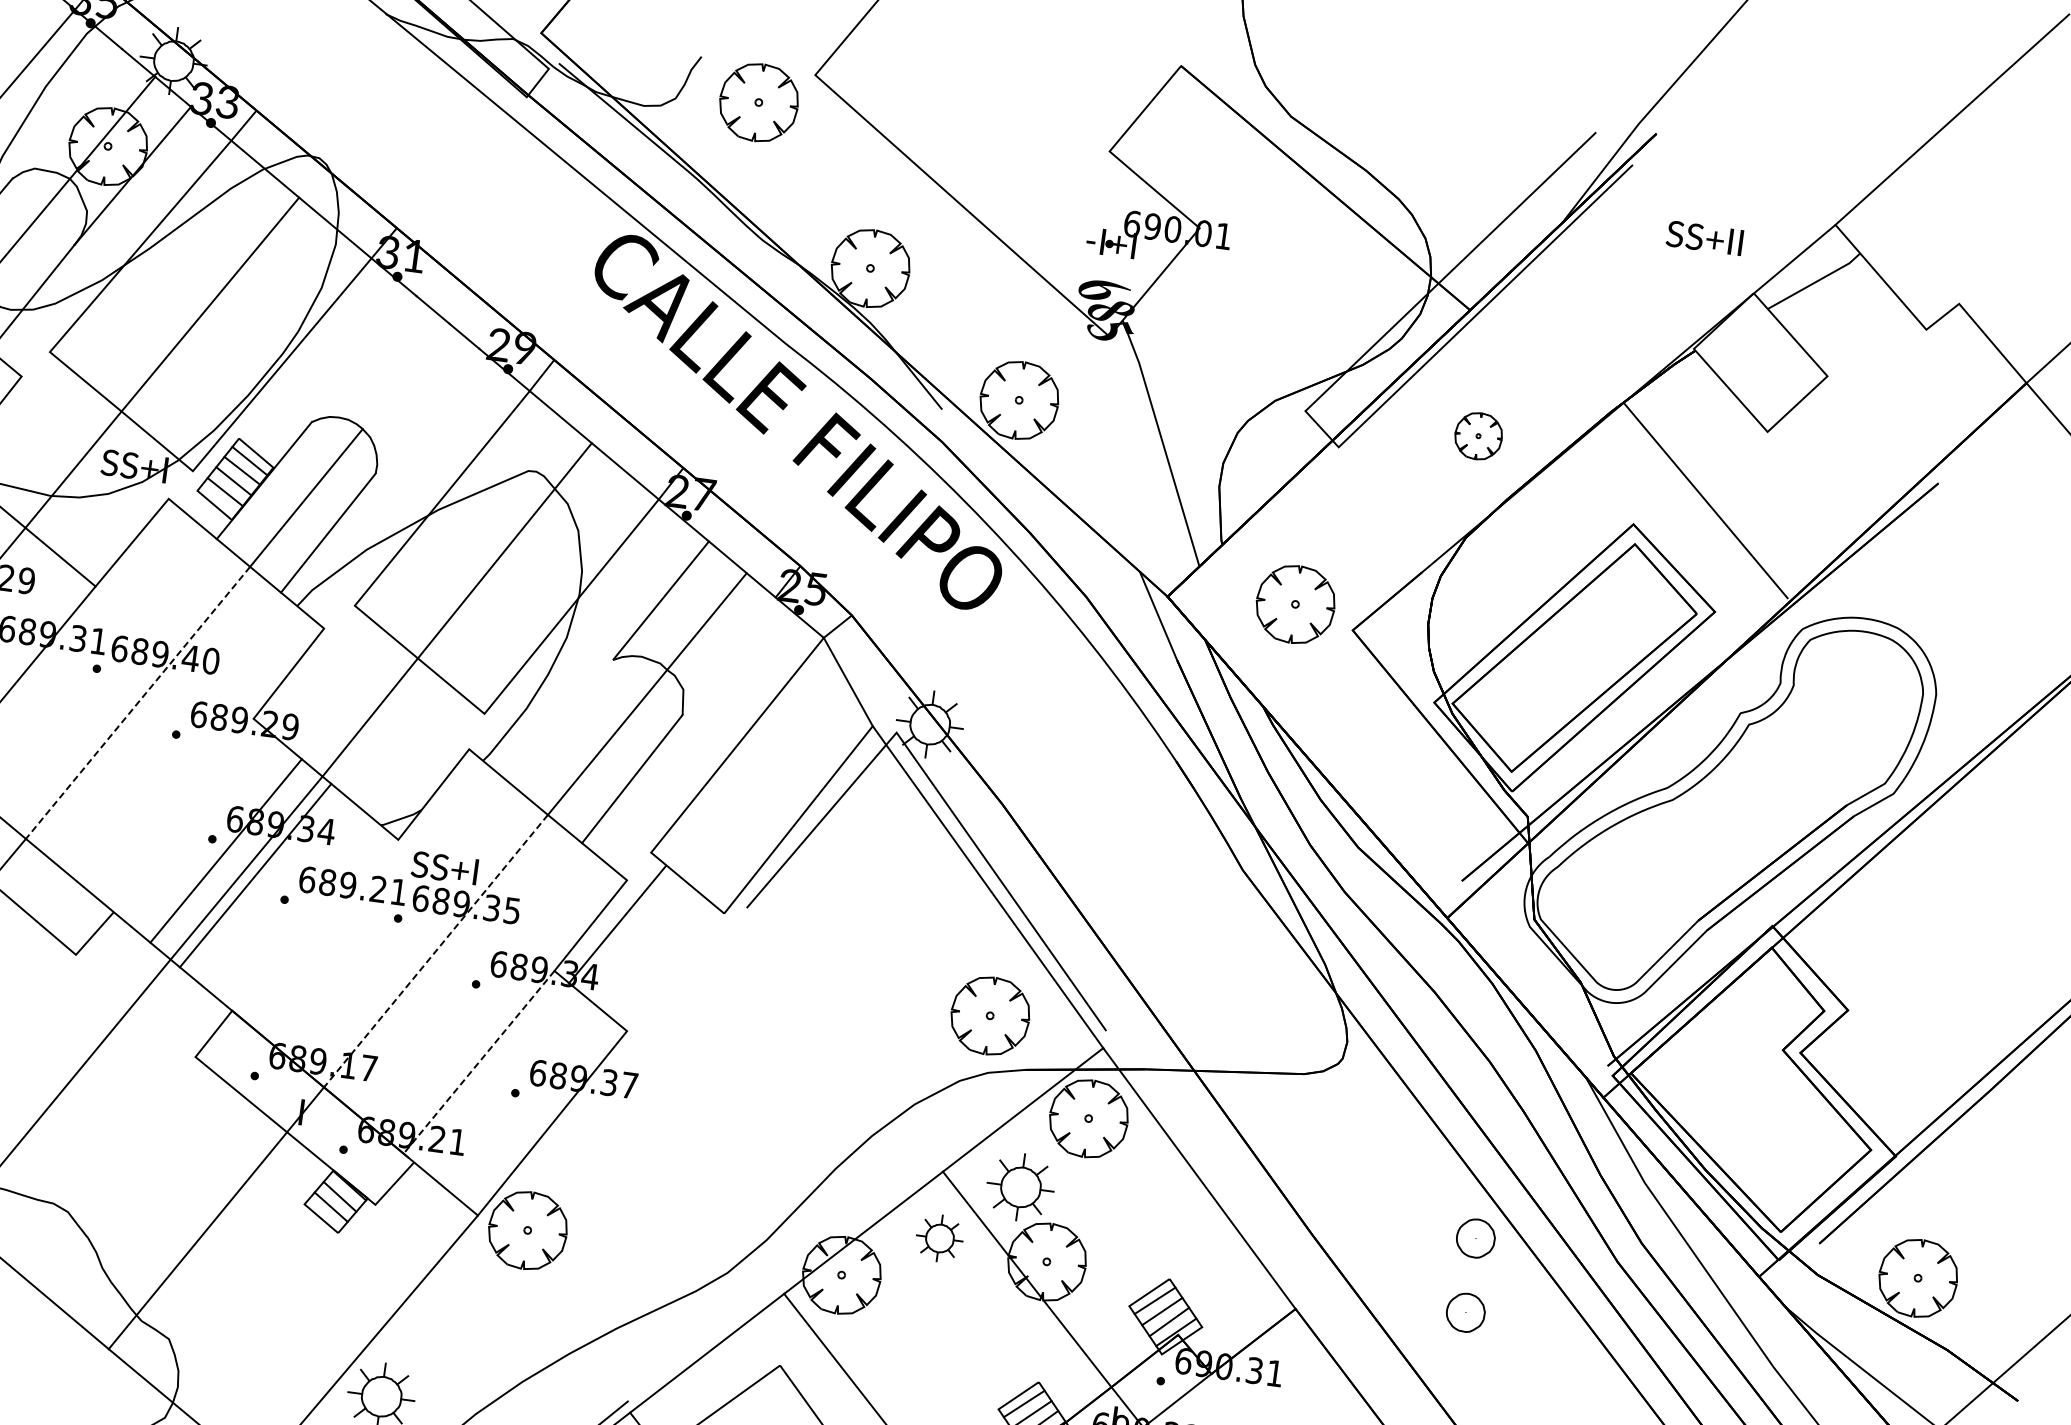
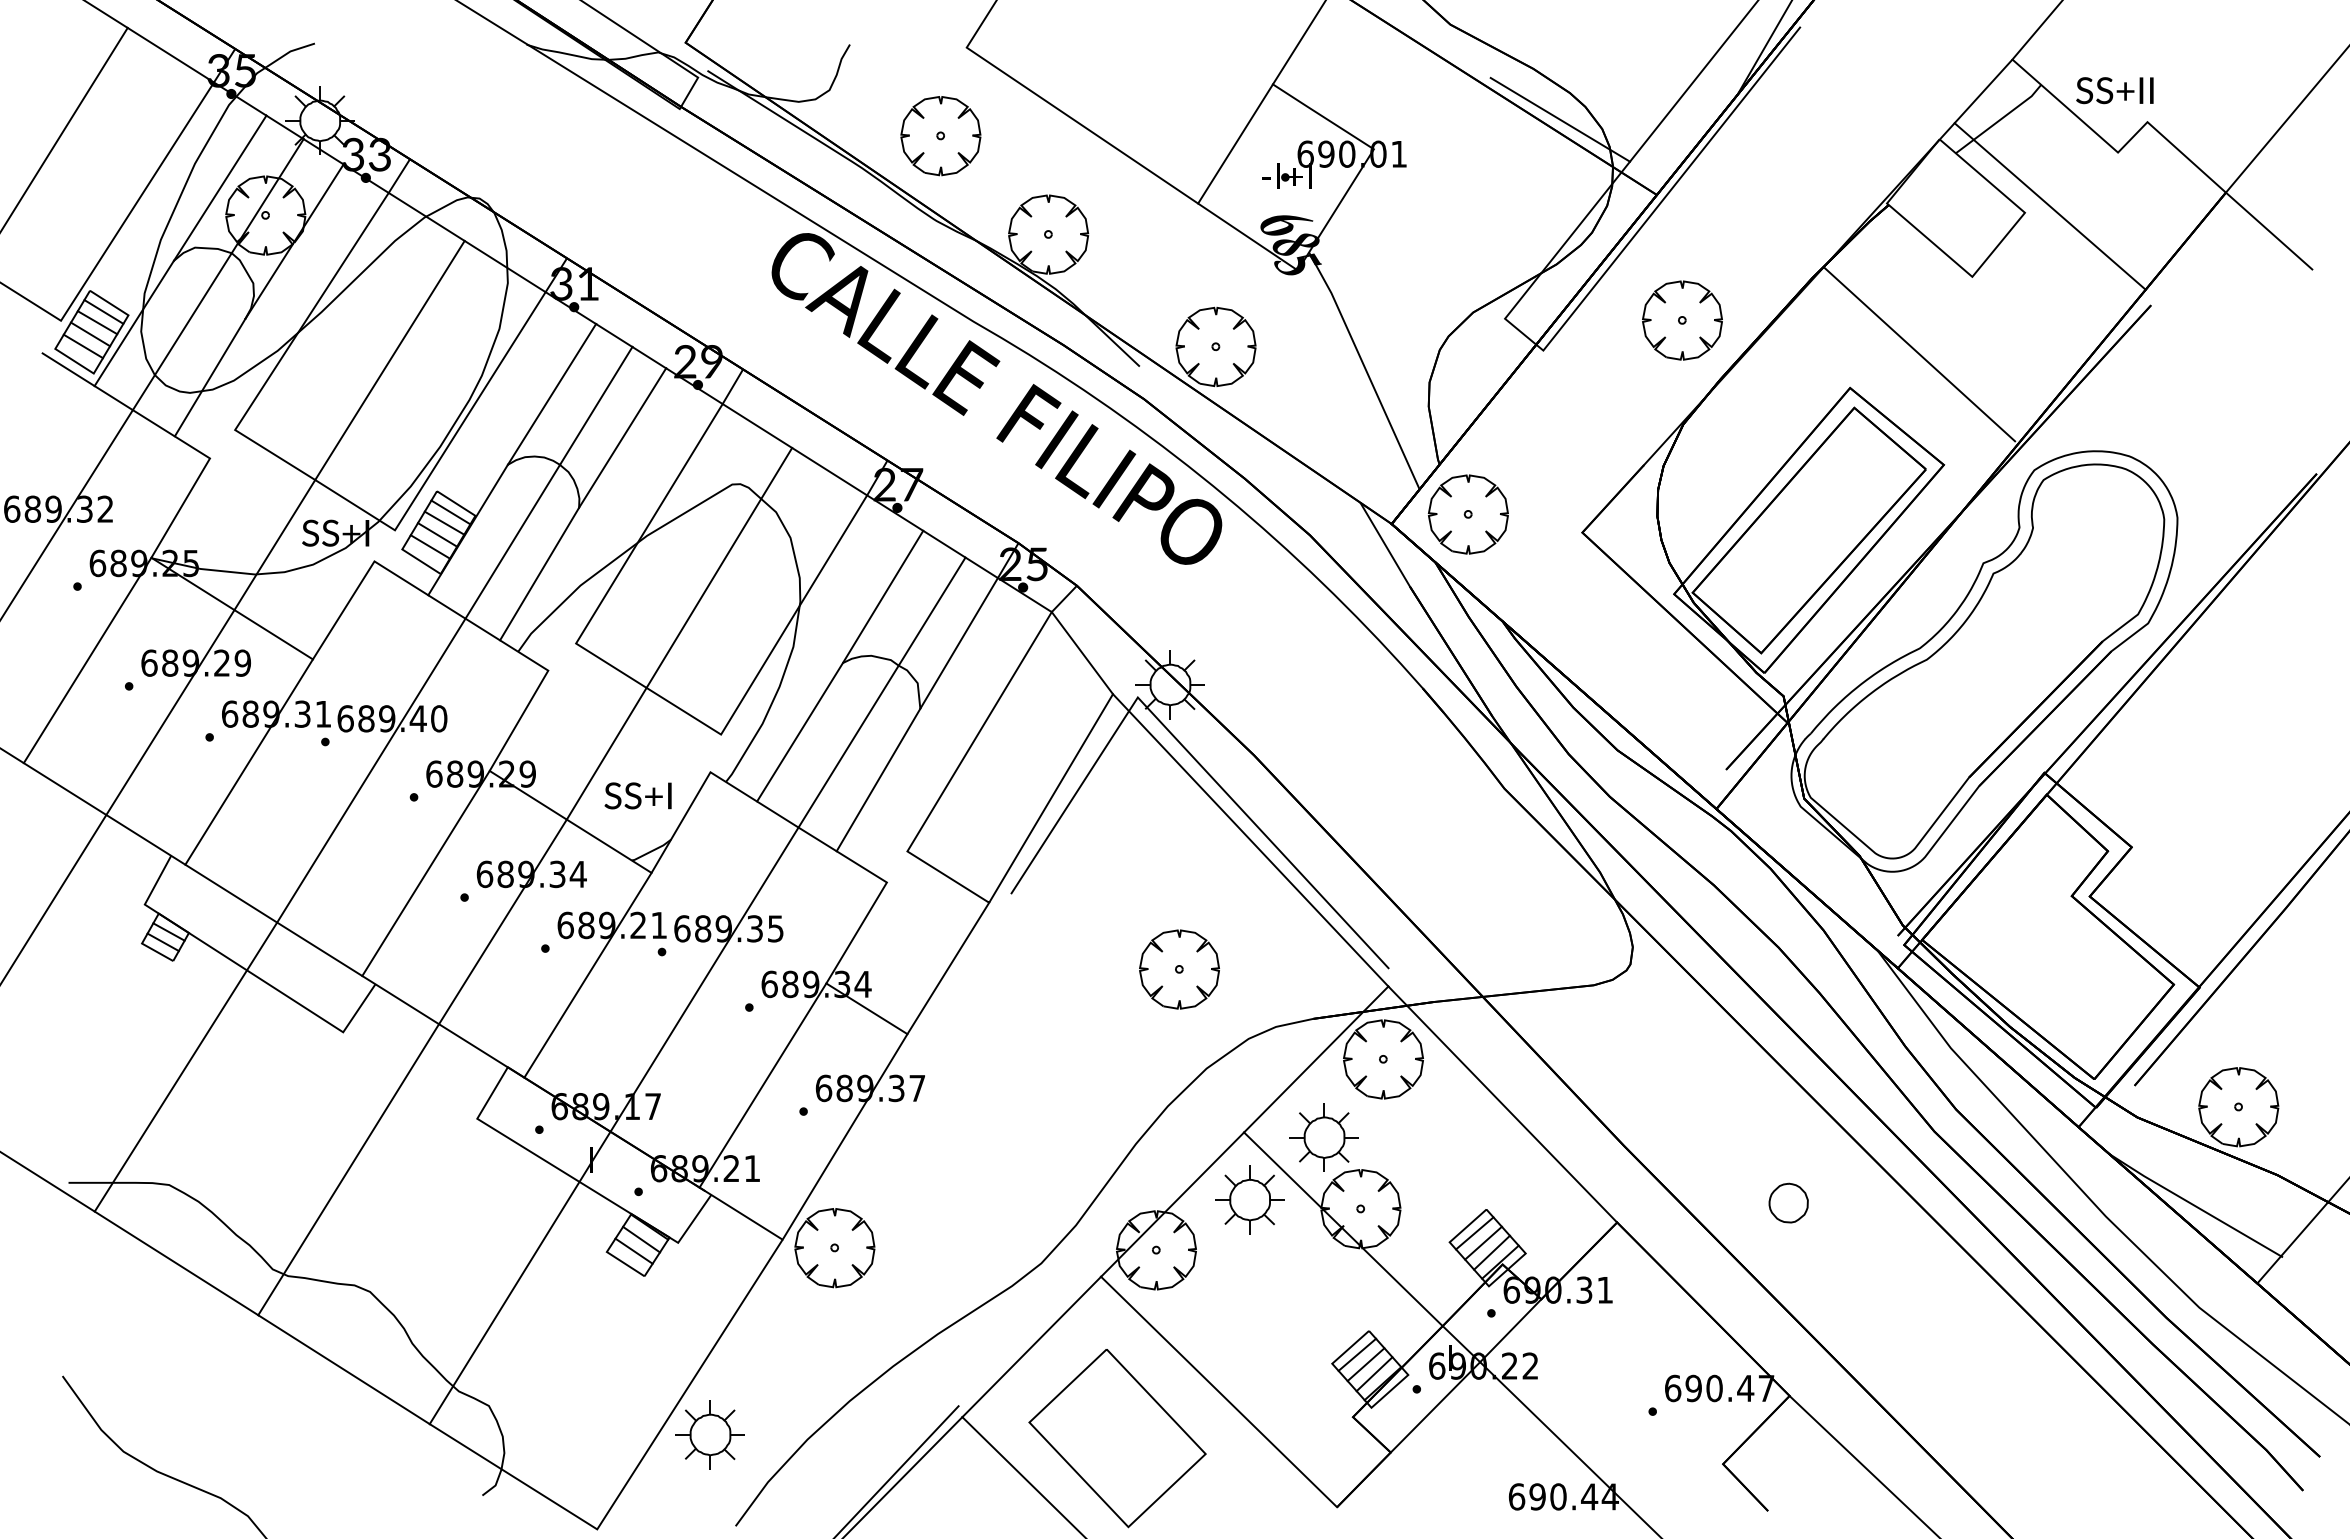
part: (758, 103) -> (940, 136), moved
line: (66, 113) -> (219, 187), added
line: (1065, 204) -> (1235, 143), added
line: (1385, 223) -> (1560, 119), added
text: (1704, 237) -> (2114, 90), moved
line: (363, 359) -> (551, 394), added
line: (1852, 373) -> (2049, 206), added
line: (406, 375) -> (596, 405), added
line: (427, 410) -> (622, 437), added
part: (1478, 436) -> (1682, 320), size x1.67
part: (1294, 604) -> (1467, 514), moved
line: (728, 656) -> (958, 643), added
line: (138, 702) -> (371, 770), dashed -> solid
line: (561, 722) -> (799, 732), added
line: (225, 850) -> (425, 873), moved
text: (444, 867) -> (637, 795), moved
line: (255, 874) -> (587, 974), moved
line: (617, 924) -> (948, 968), moved
line: (435, 950) -> (704, 979), dashed -> solid
part: (990, 1015) -> (1179, 969), moved
line: (478, 1062) -> (762, 1085), dashed -> solid
part: (939, 1237) -> (1249, 1199), size x1.43
part: (1475, 1237) -> (1788, 1126), removed

